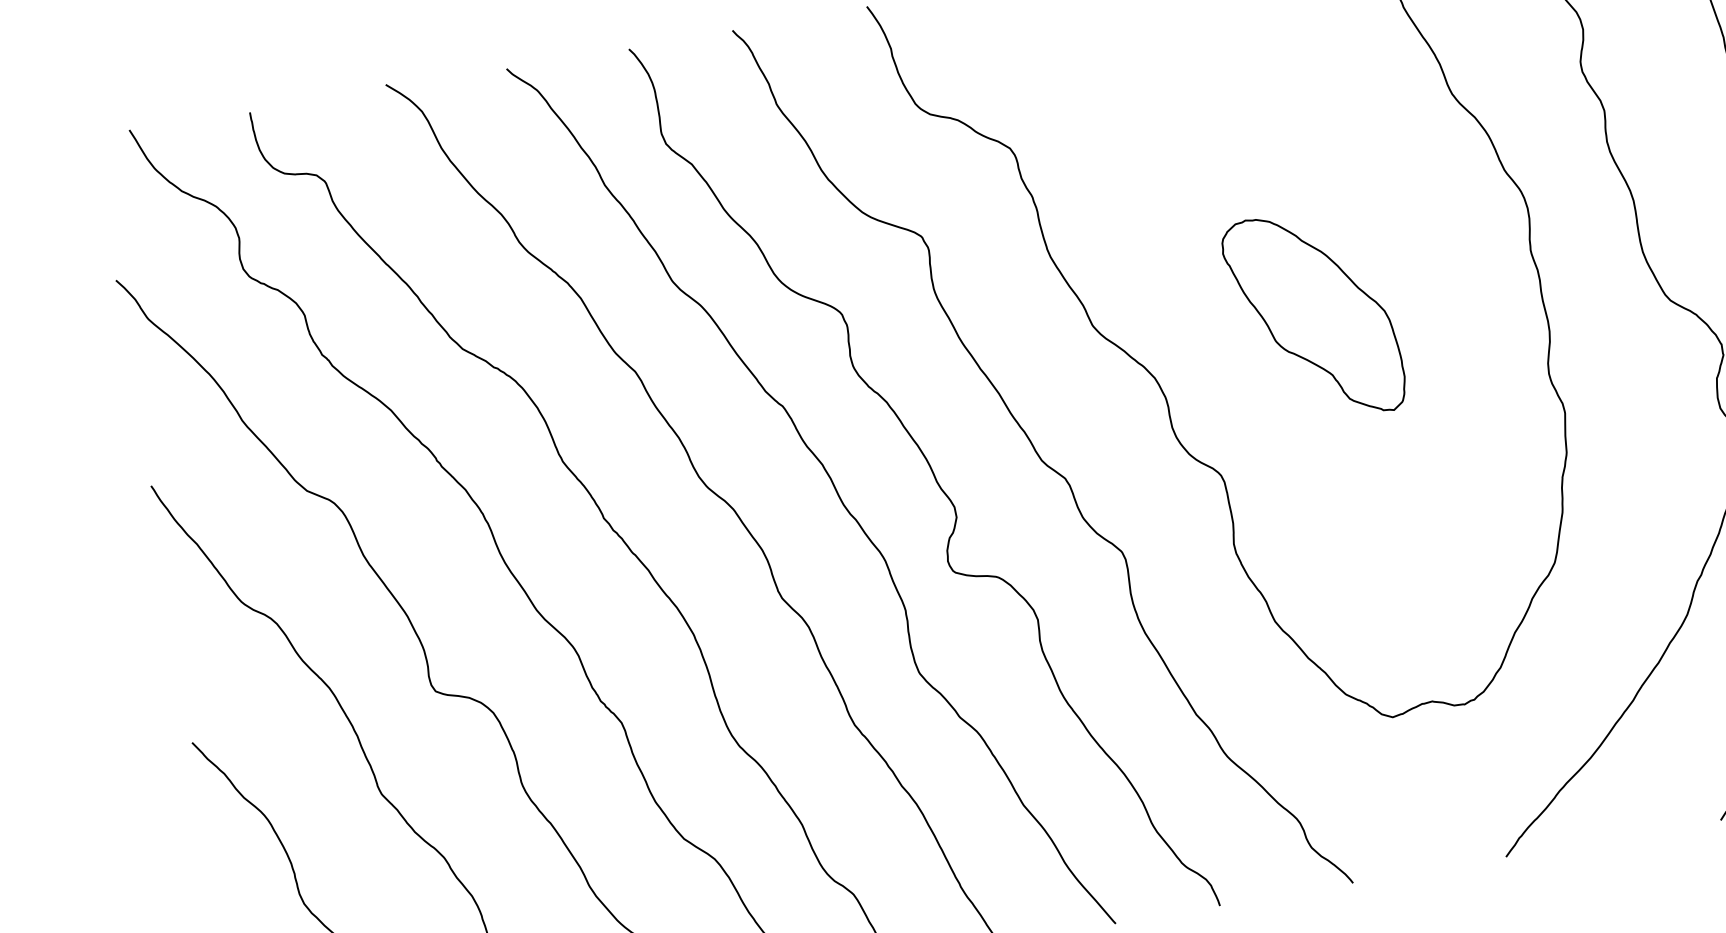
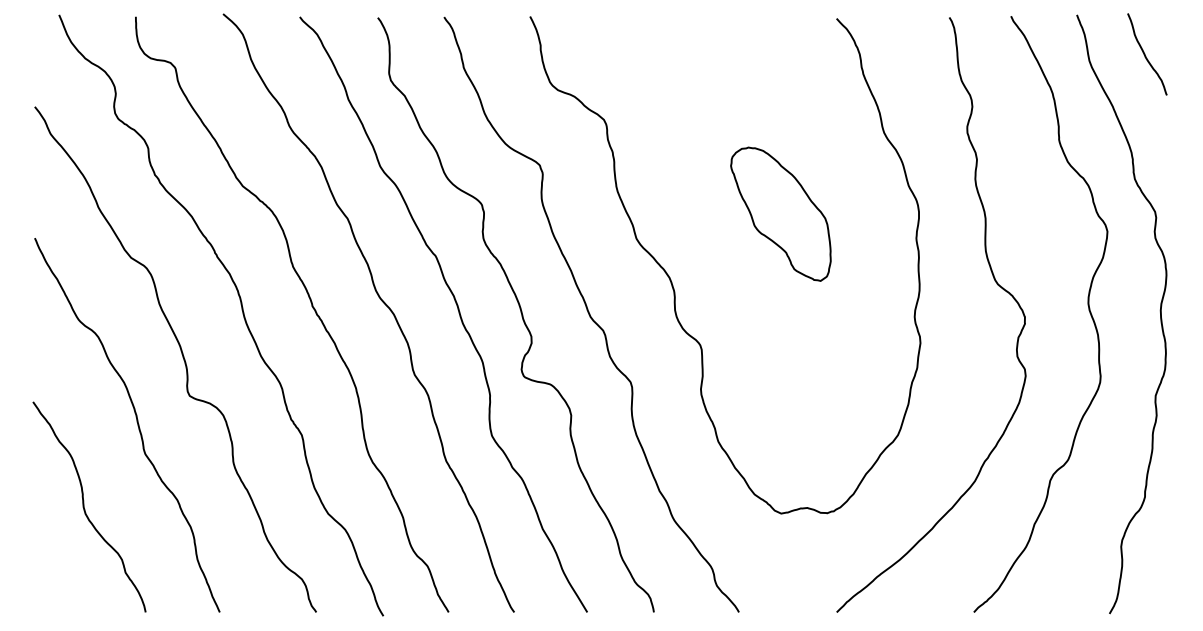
part: (1313, 315) -> (780, 213), moved

